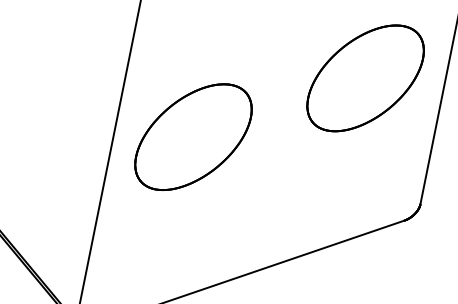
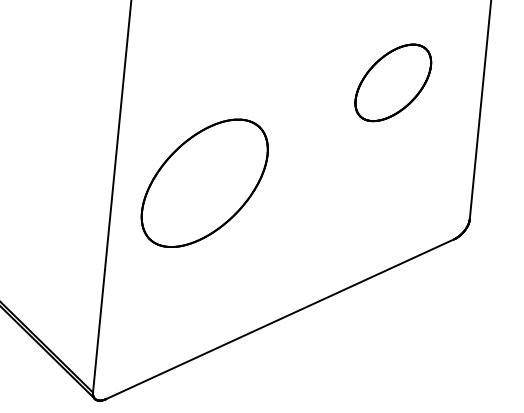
part: (365, 78) -> (393, 82), size x0.6
part: (193, 136) -> (204, 182), moved

